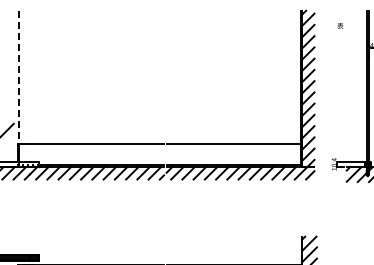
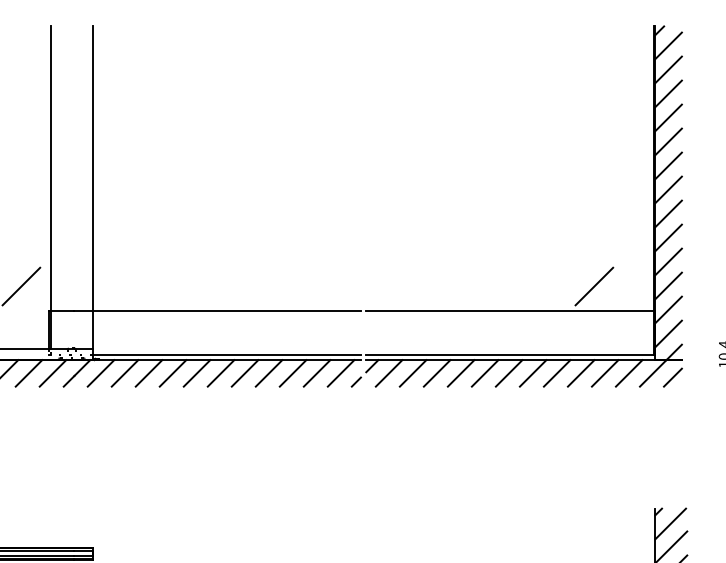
line: (18, 77) -> (50, 168), dashed -> solid
line: (38, 85) -> (92, 185), added
line: (273, 132) -> (594, 286), added

